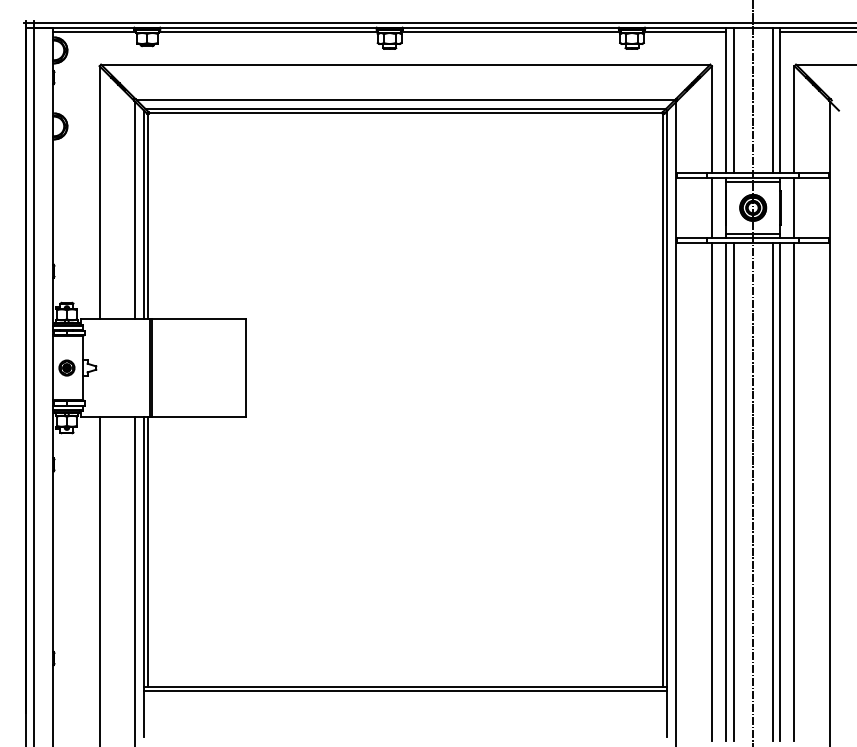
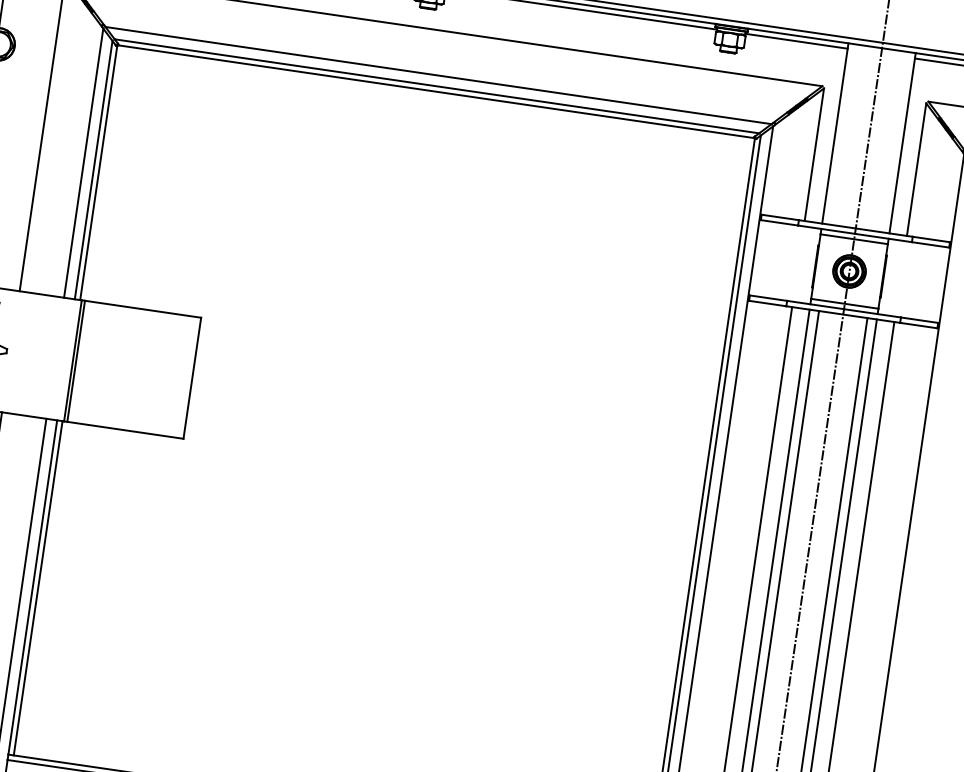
line: (733, 100) -> (844, 134), removed
line: (772, 100) -> (892, 141), removed
line: (711, 207) -> (797, 263), removed
line: (794, 207) -> (900, 278), removed

